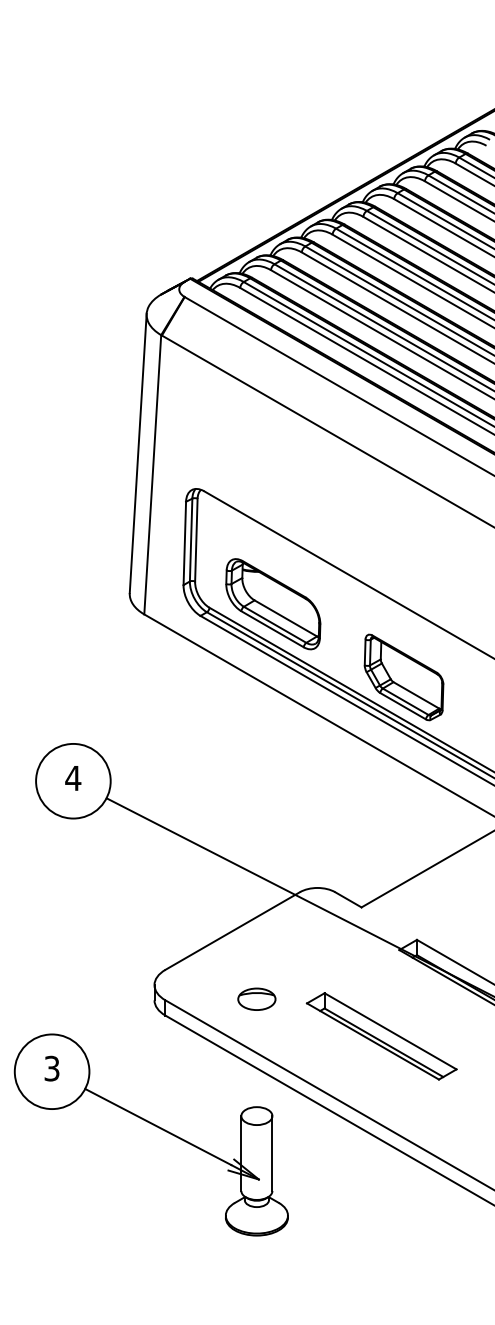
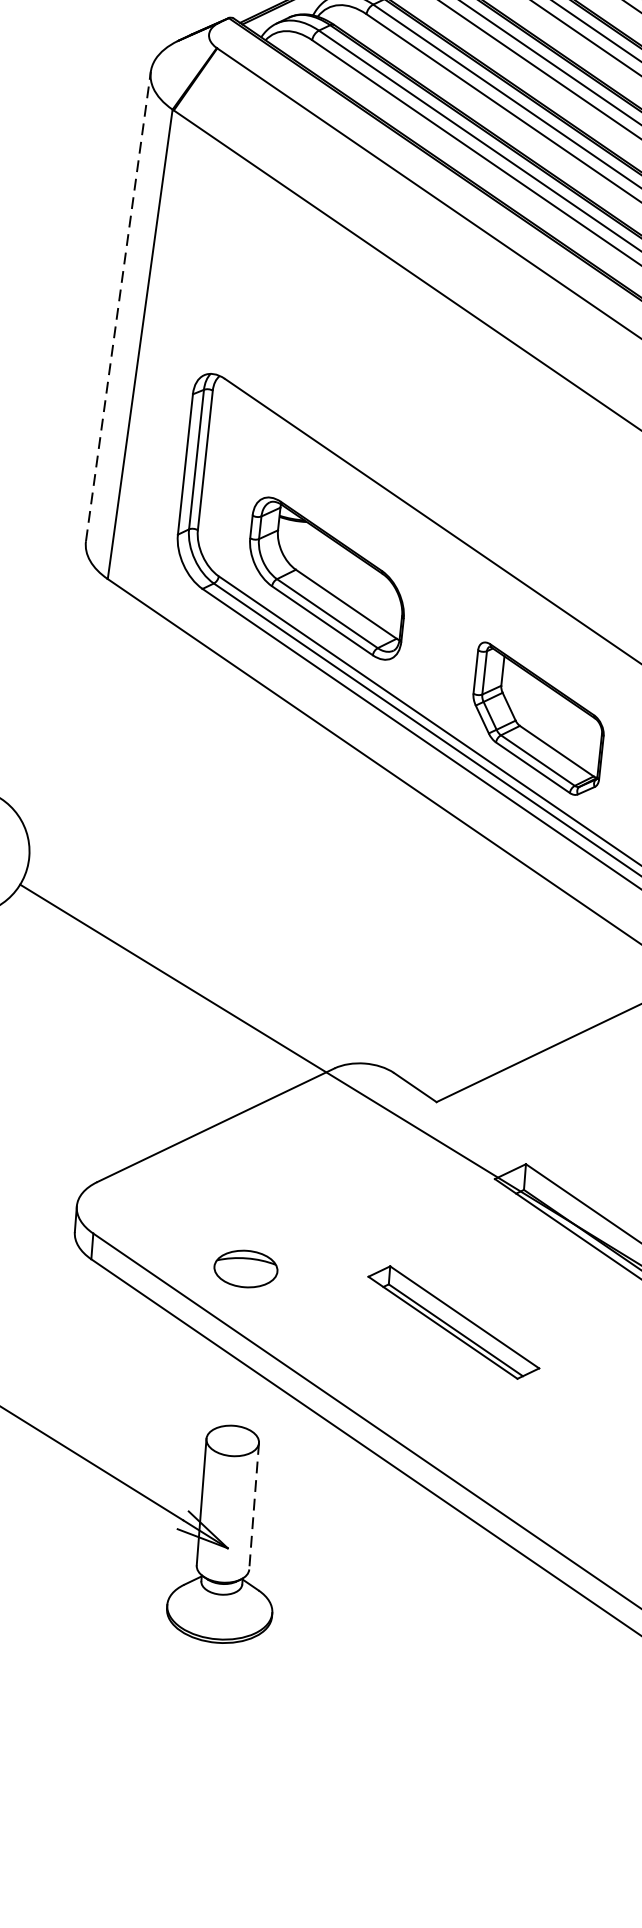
line: (138, 453) -> (118, 306), solid -> dashed
part: (256, 998) -> (245, 1267), moved
part: (381, 1036) -> (453, 1322), size x0.7
line: (272, 1154) -> (254, 1507), solid -> dashed

